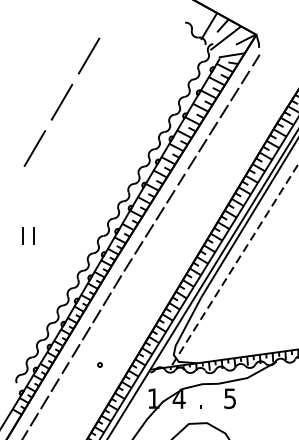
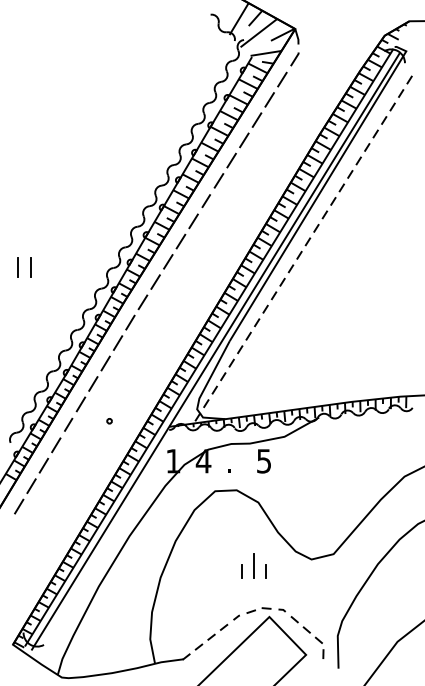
line: (89, 55) -> (96, 53), removed
line: (62, 101) -> (64, 108), removed
line: (35, 148) -> (32, 163), removed

